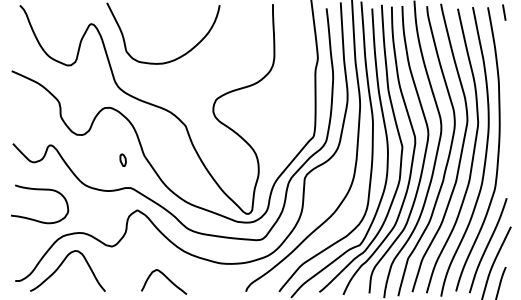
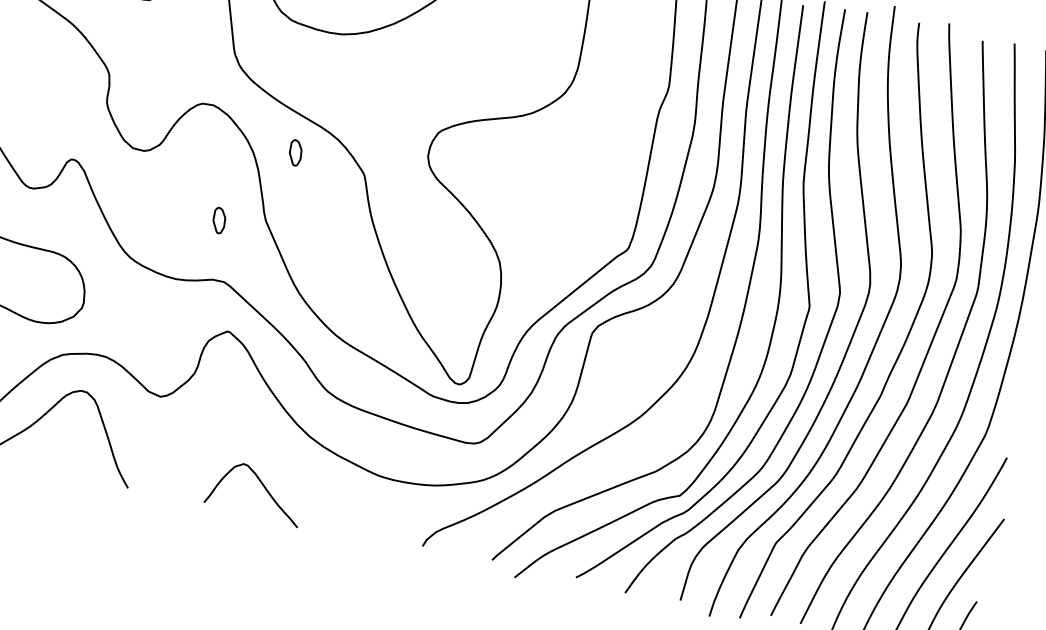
part: (151, 121) -> (294, 151), added

